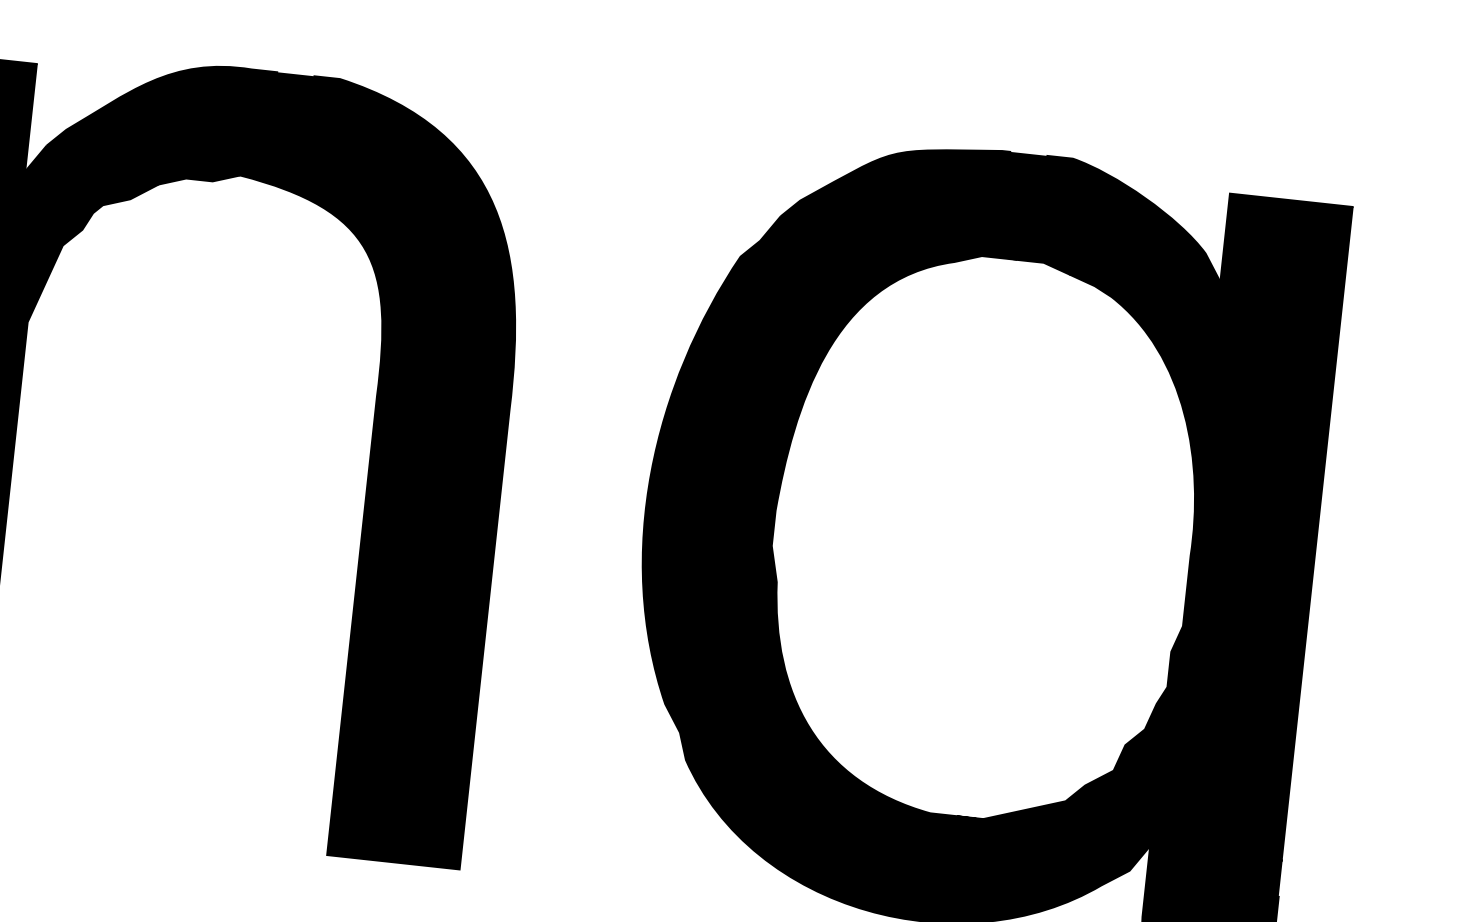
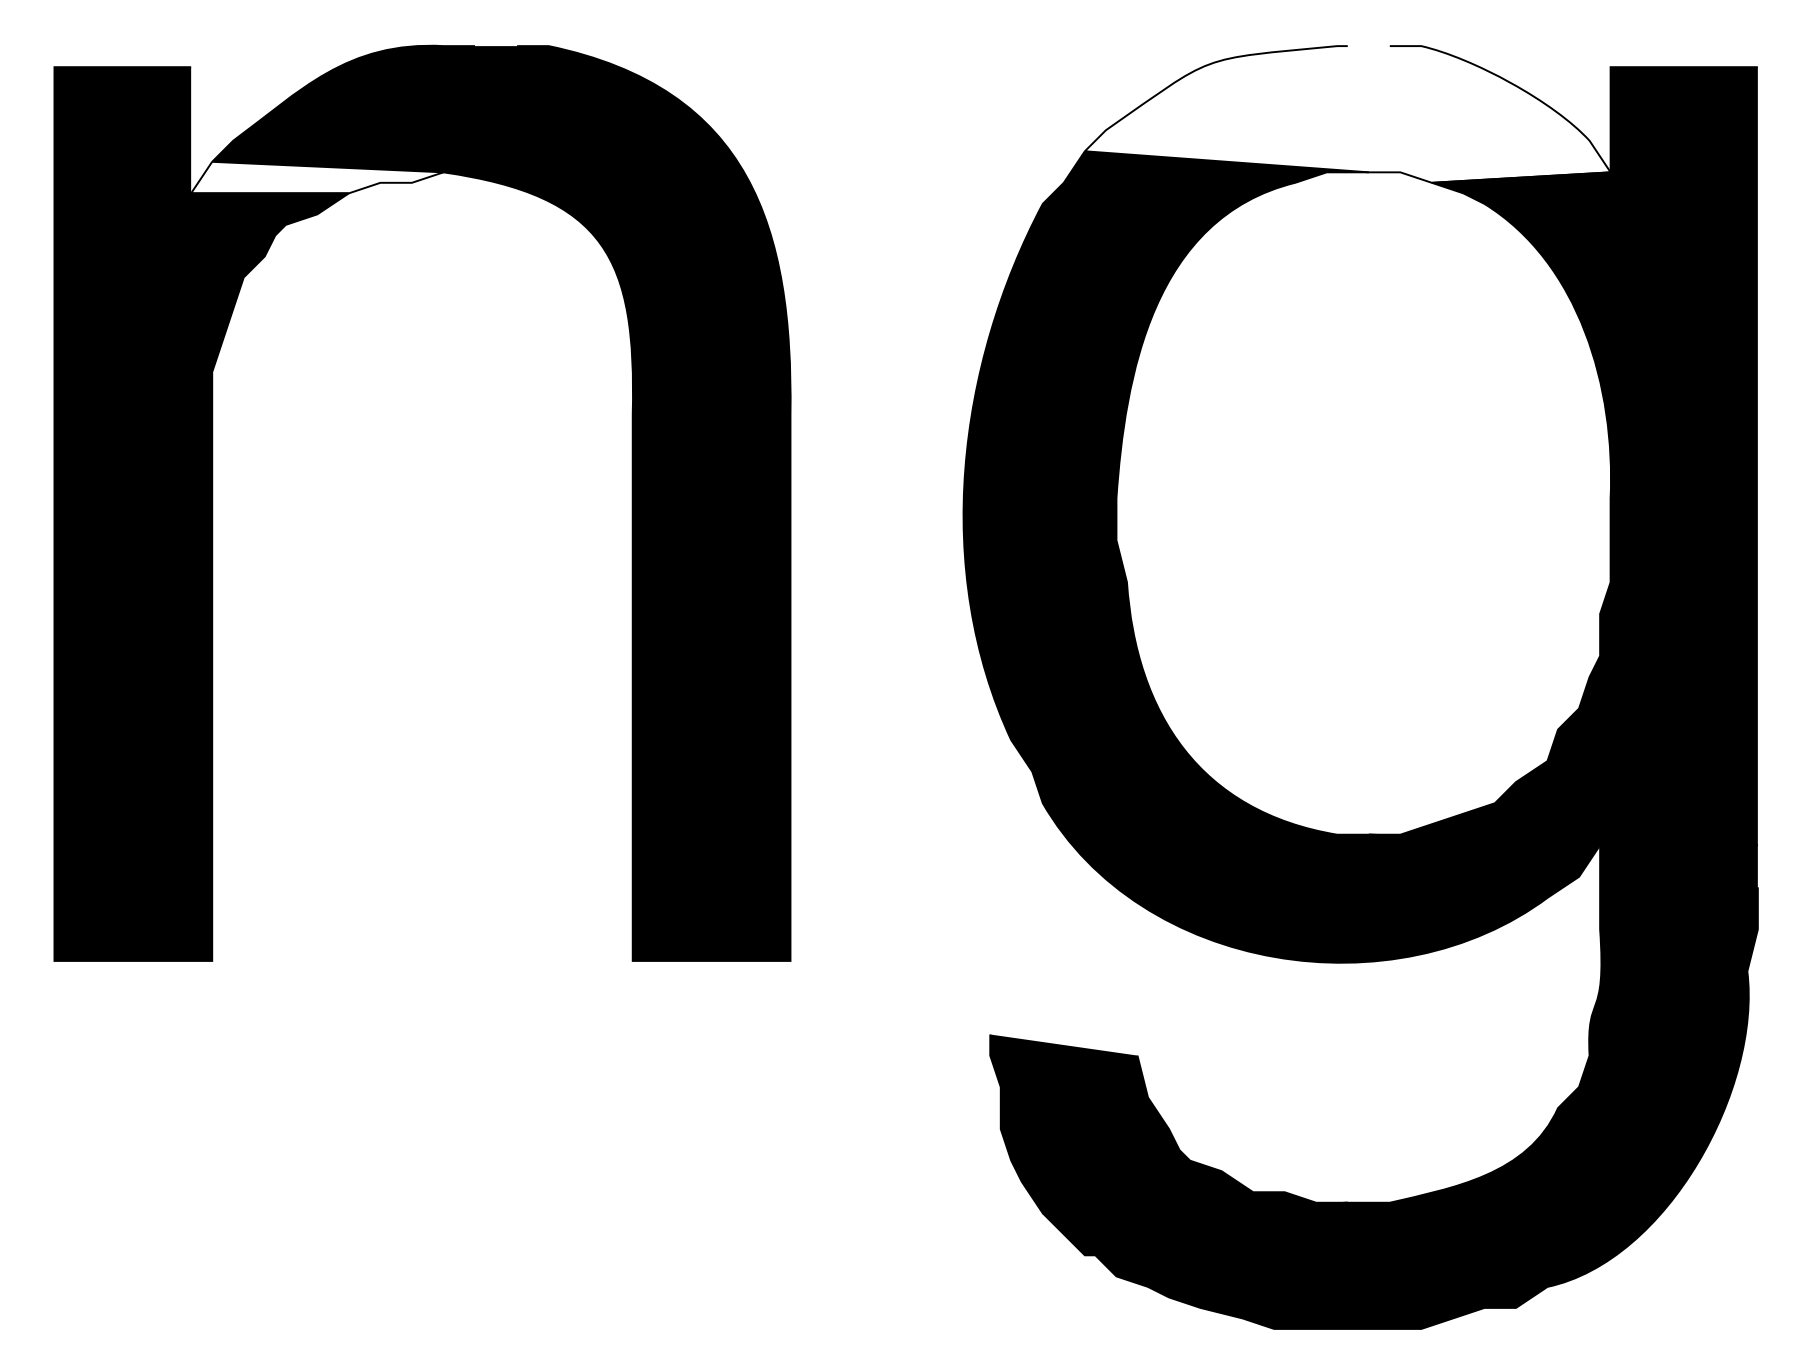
fill: (133, 168) -> (317, 177), removed
fill: (1004, 209) -> (1347, 114), removed

